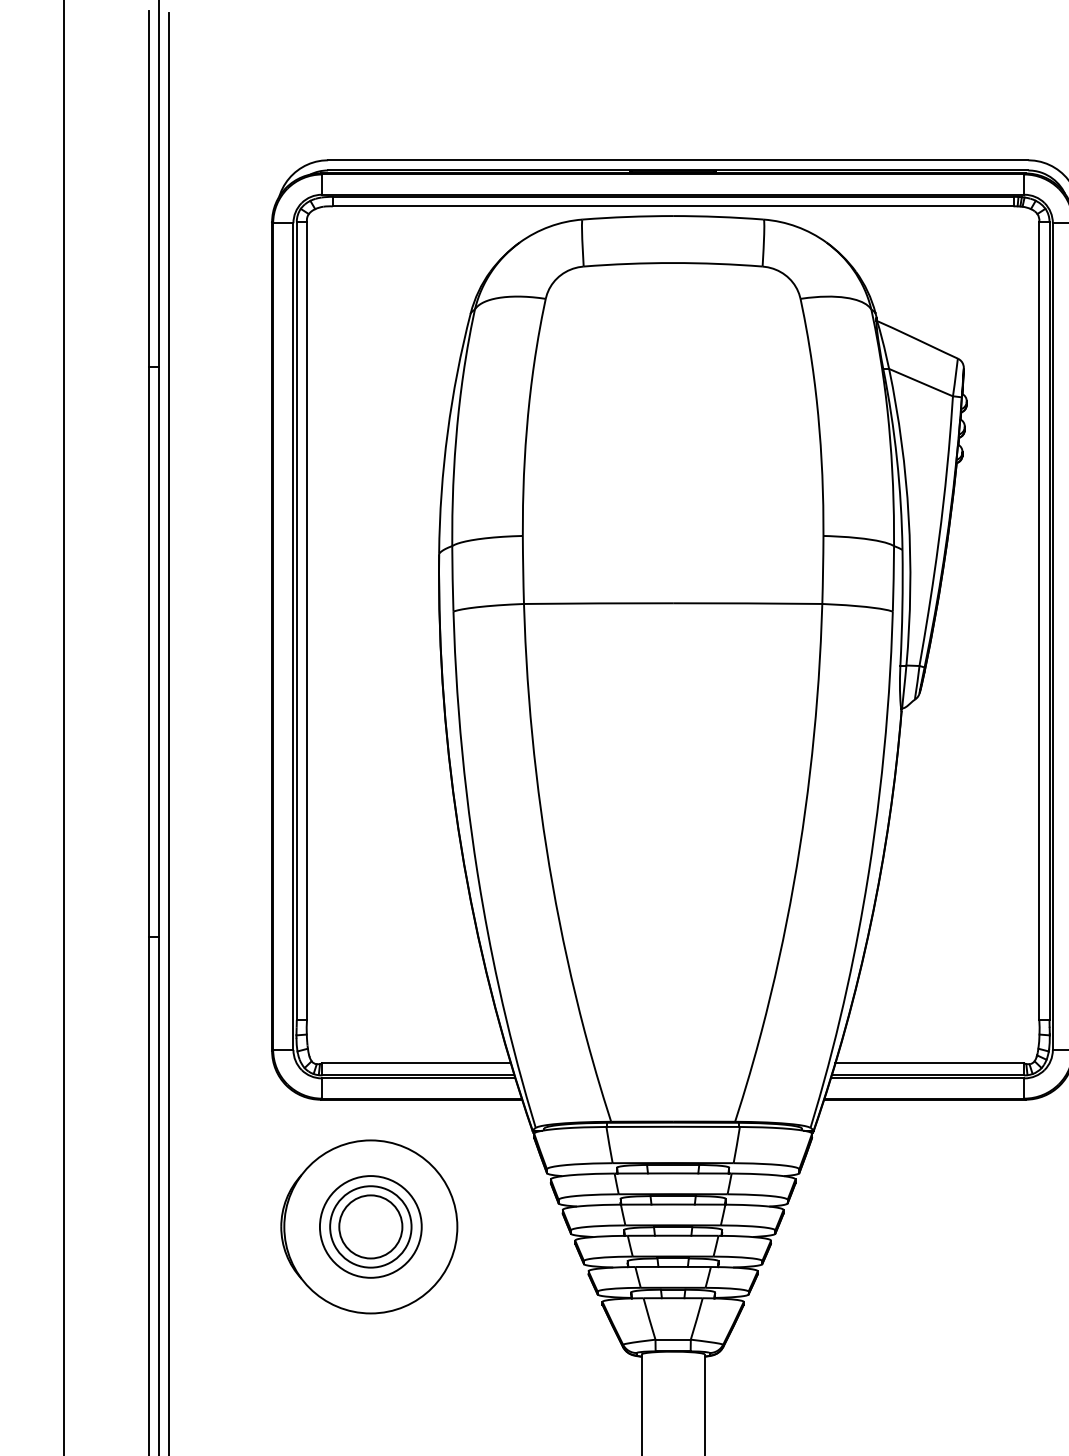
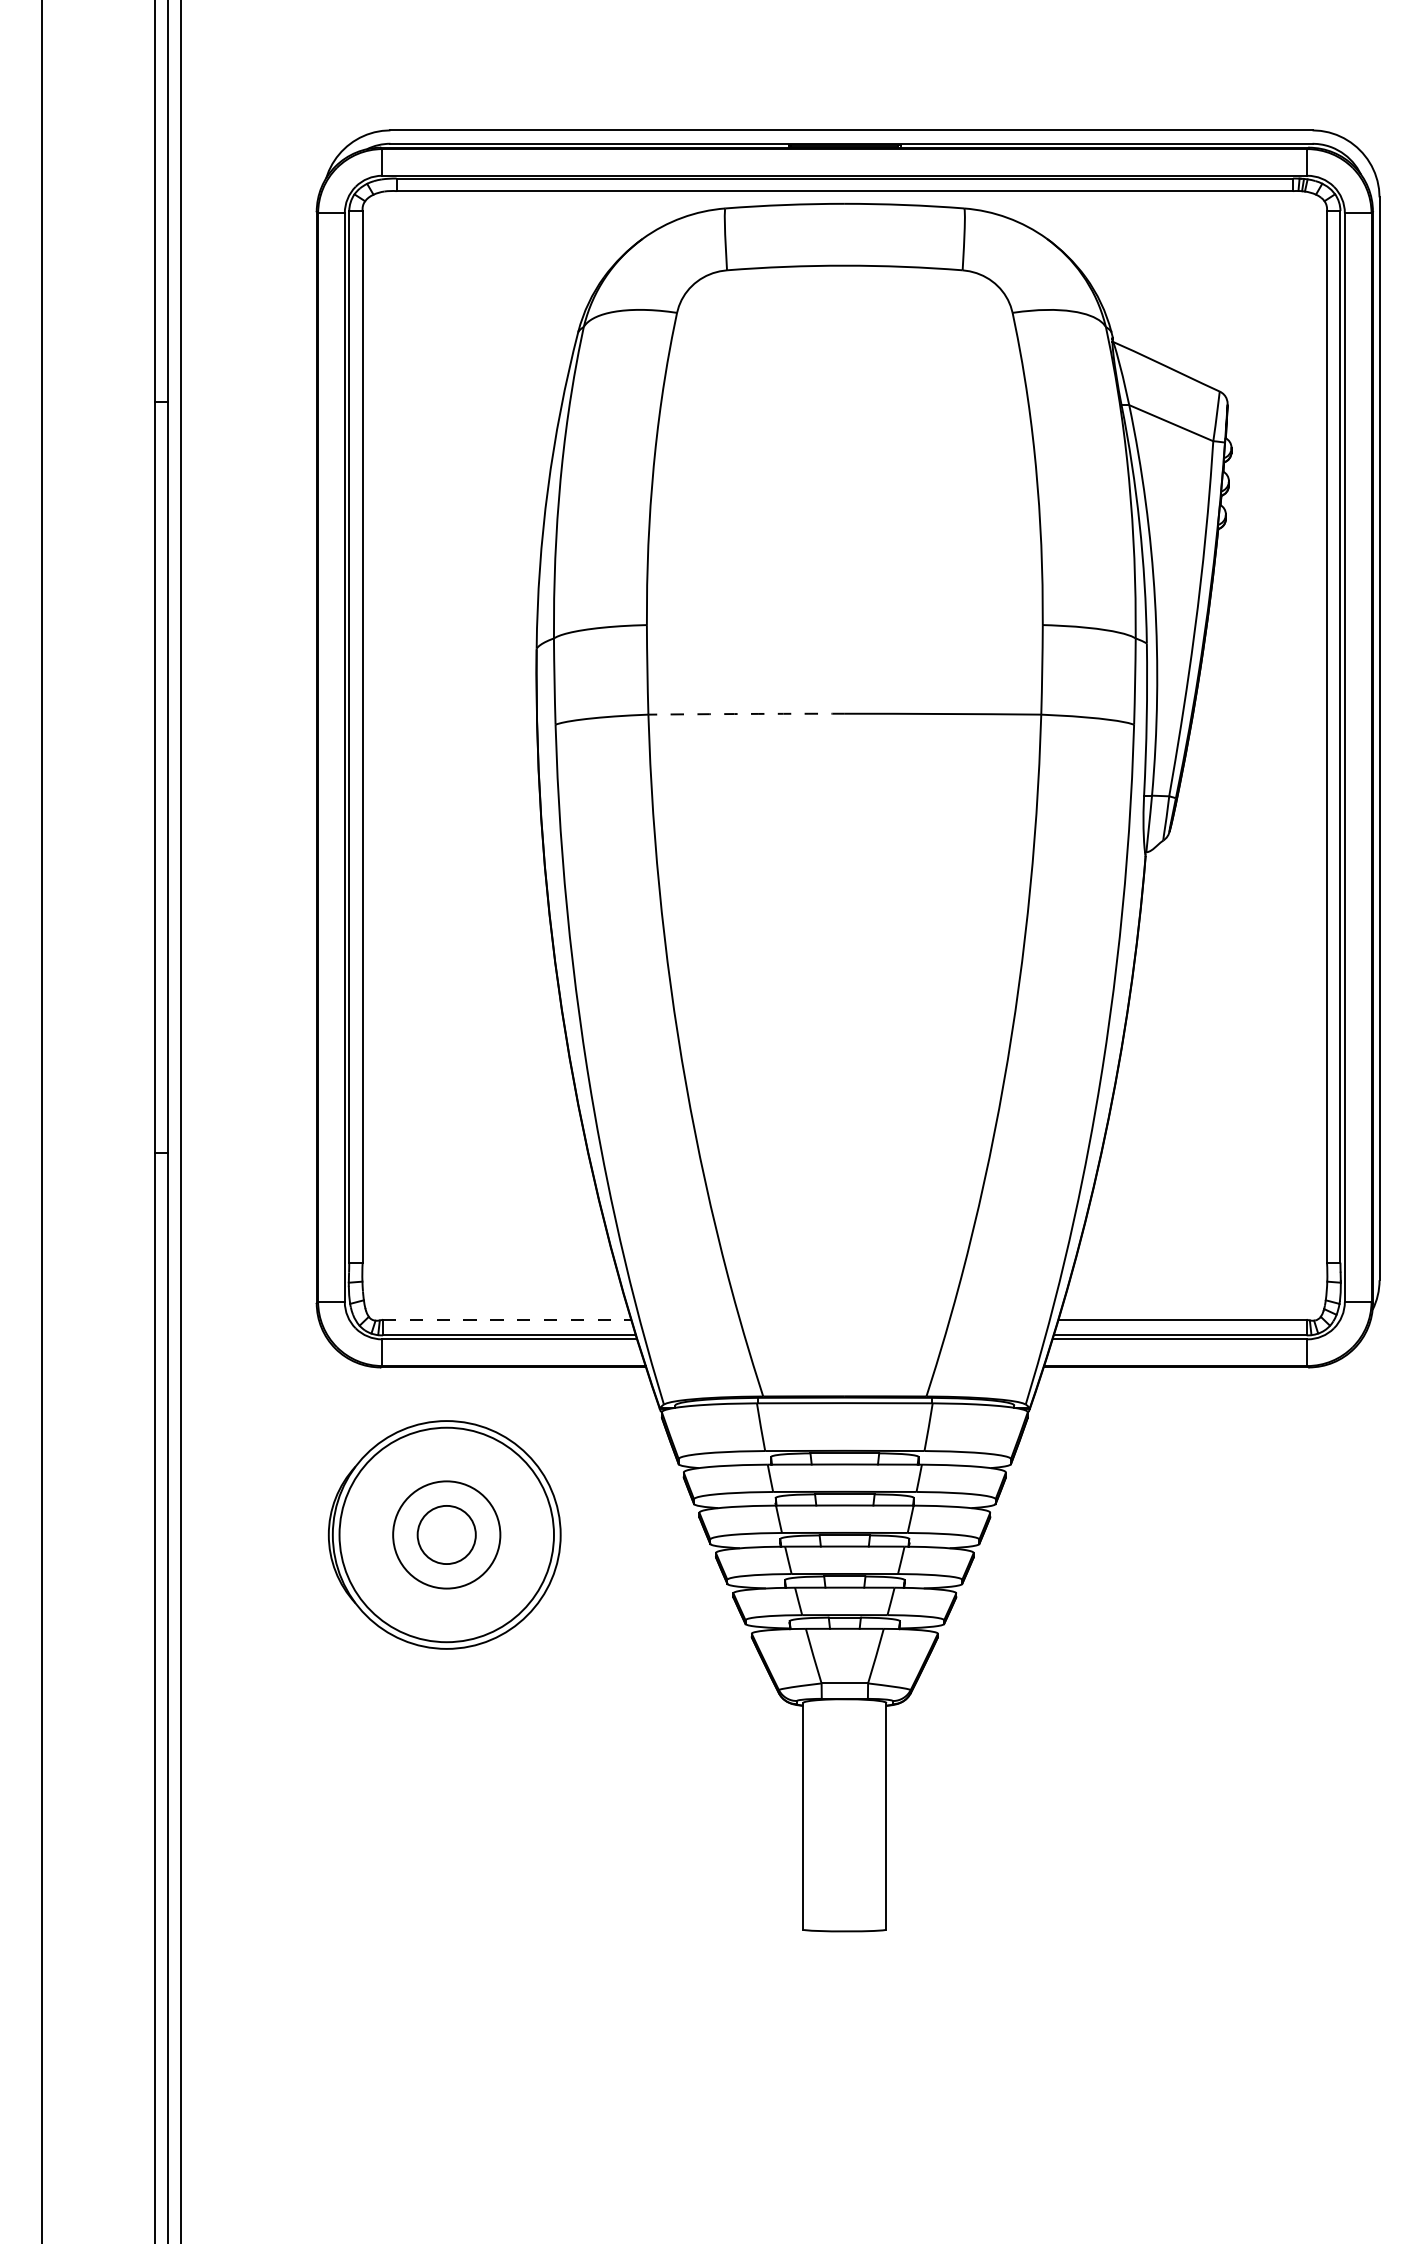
arc: (598, 603) -> (746, 713), solid -> dashed
line: (416, 1063) -> (507, 1319), solid -> dashed
circle: (370, 1226) -> (446, 1534), size x0.7
circle: (370, 1226) -> (446, 1534), size x1.6

